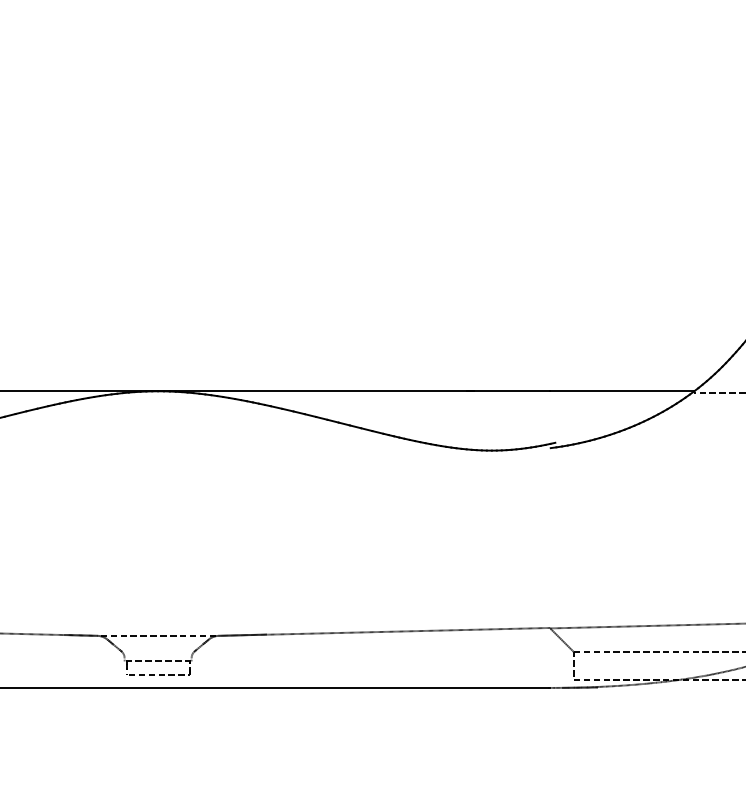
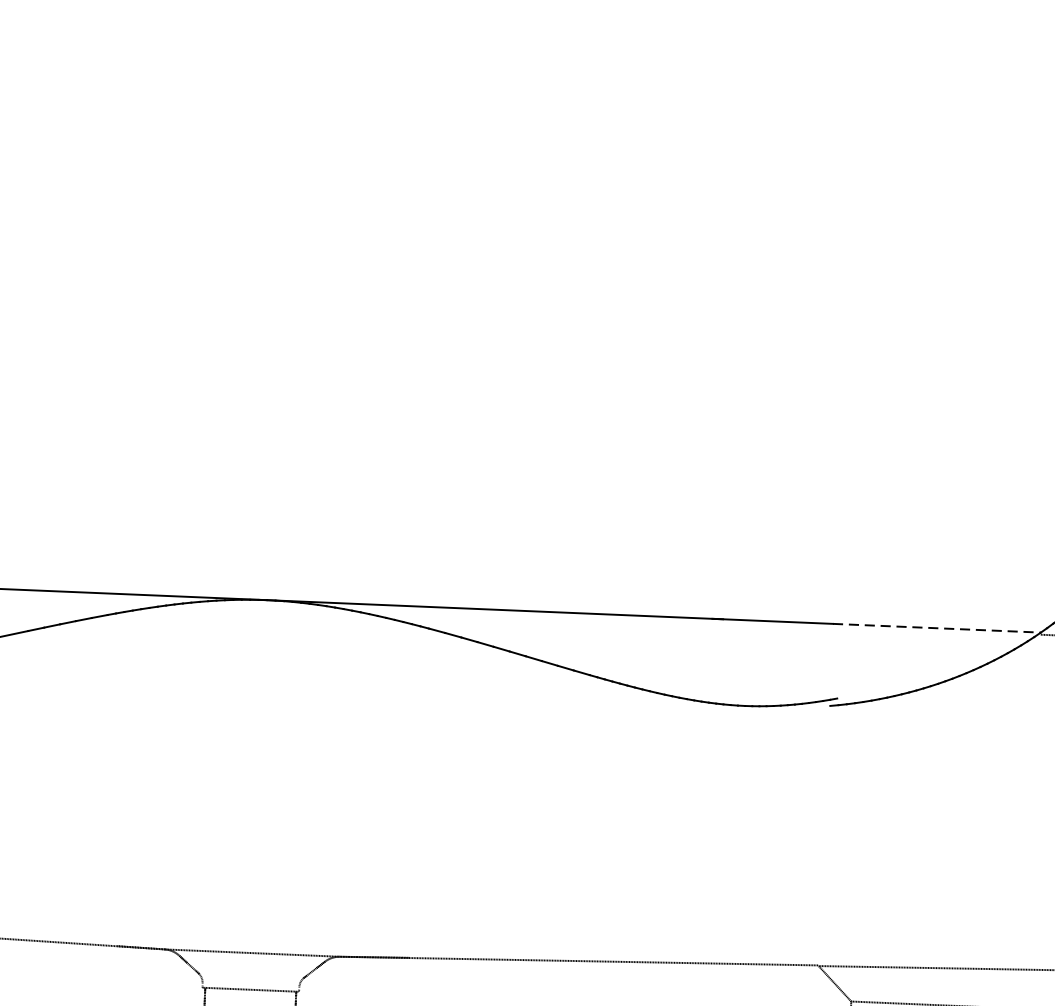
line: (622, 391) -> (937, 628), solid -> dashed

